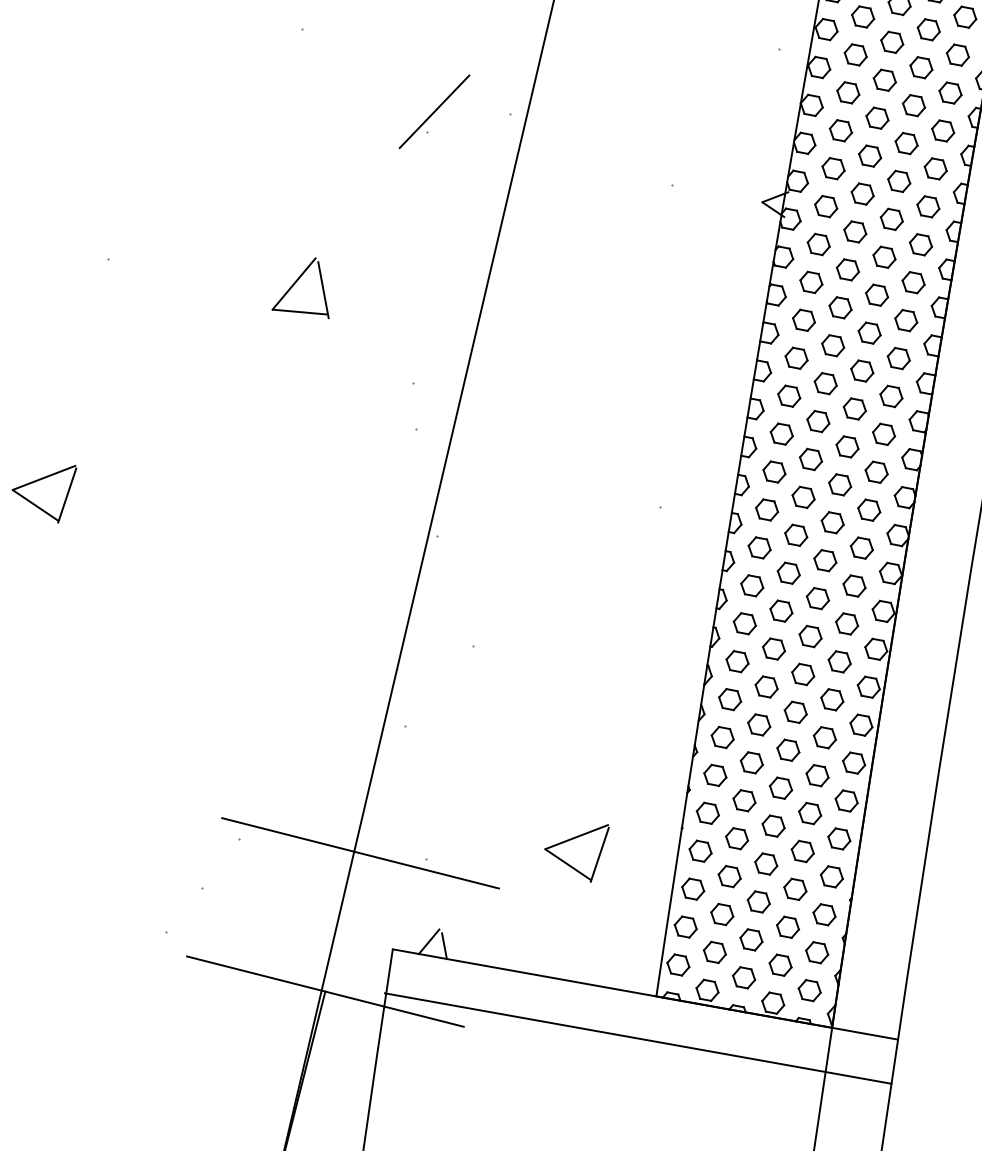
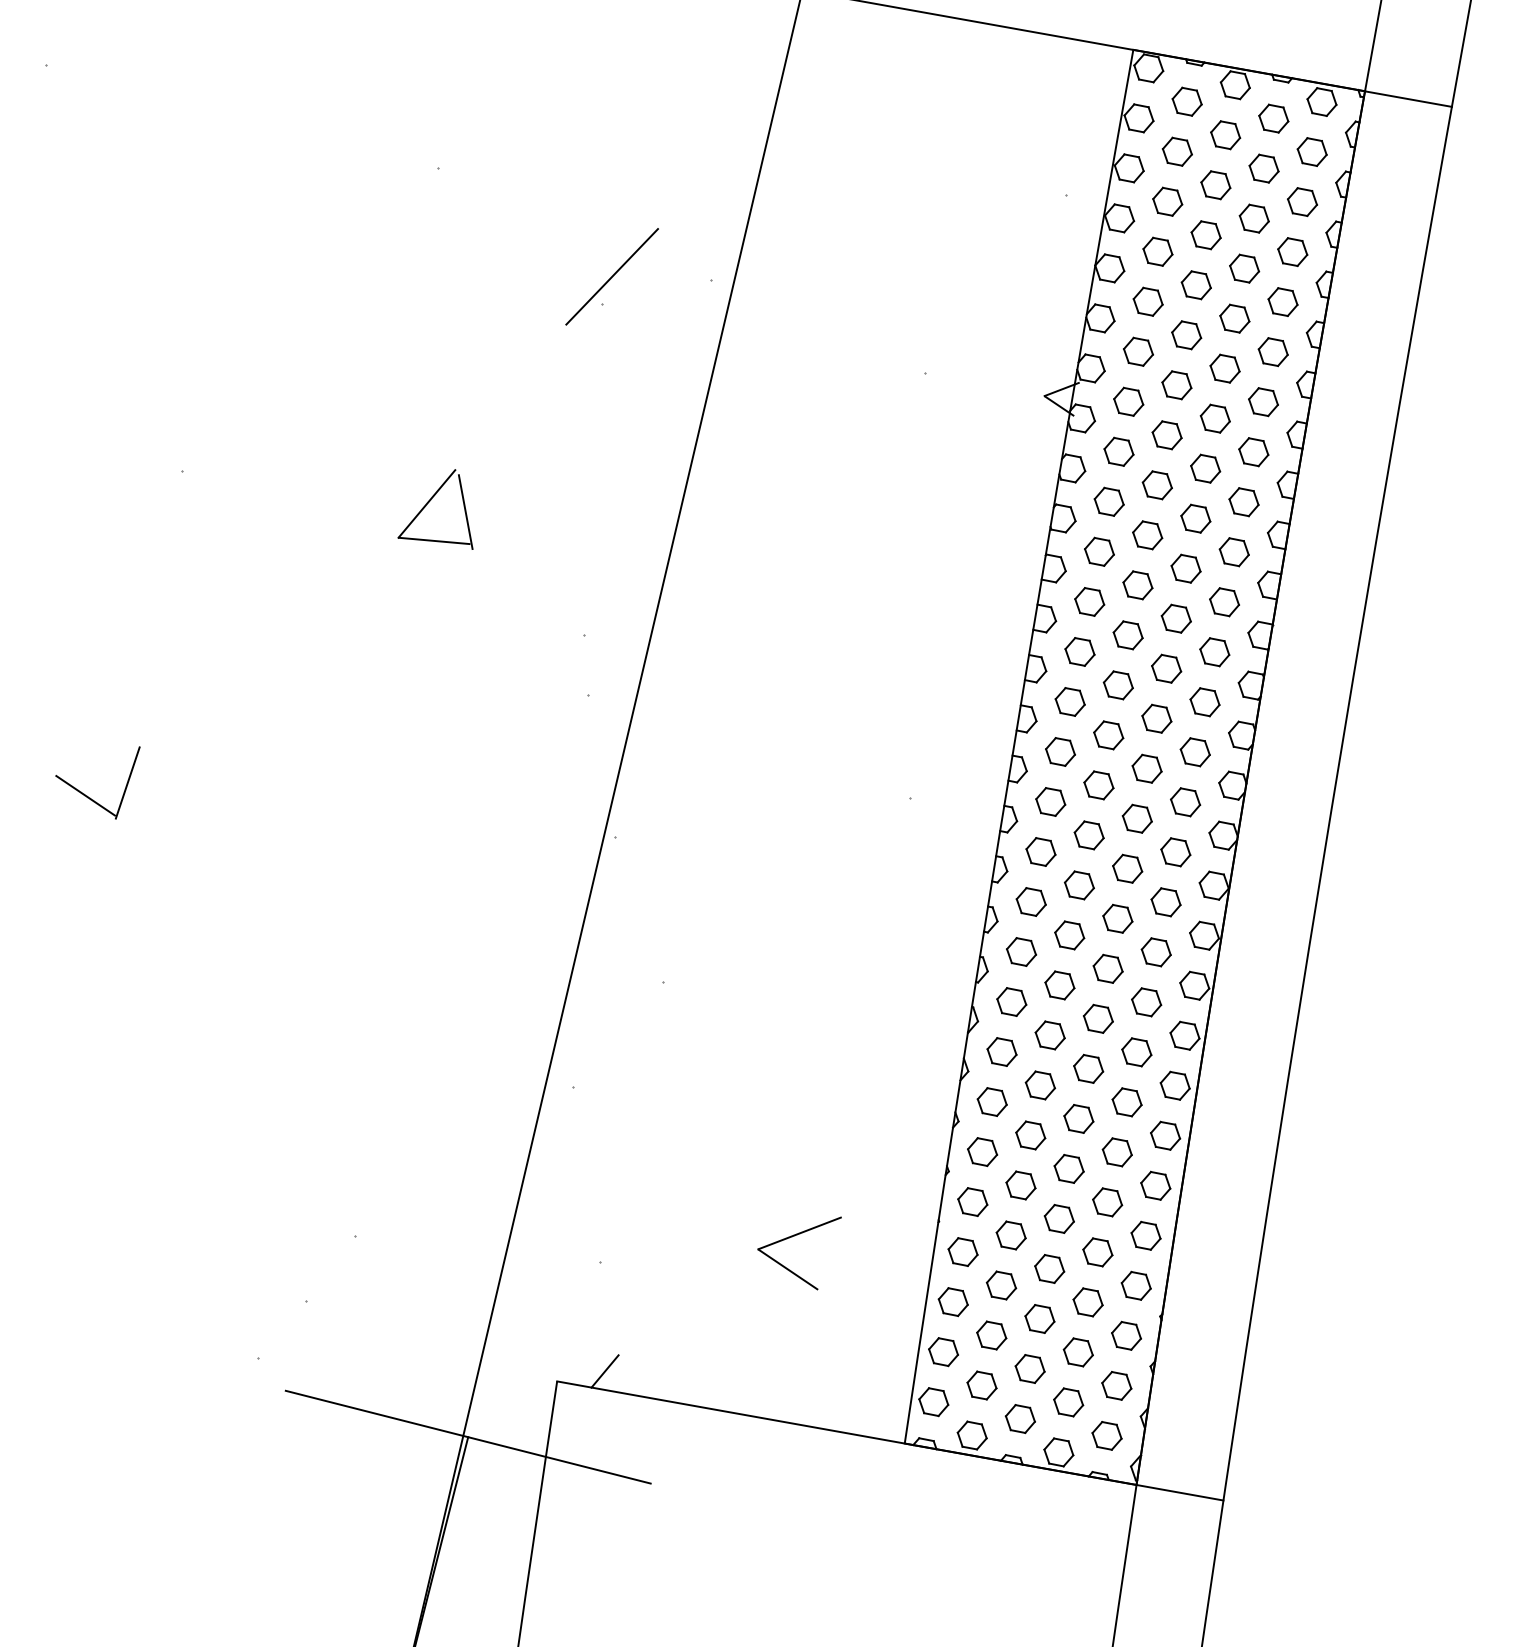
line: (44, 477) -> (97, 759), removed
line: (360, 853) -> (514, 1254), removed
line: (600, 854) -> (830, 1256), removed
line: (444, 946) -> (625, 1377), removed
line: (637, 1038) -> (880, 1498), removed

